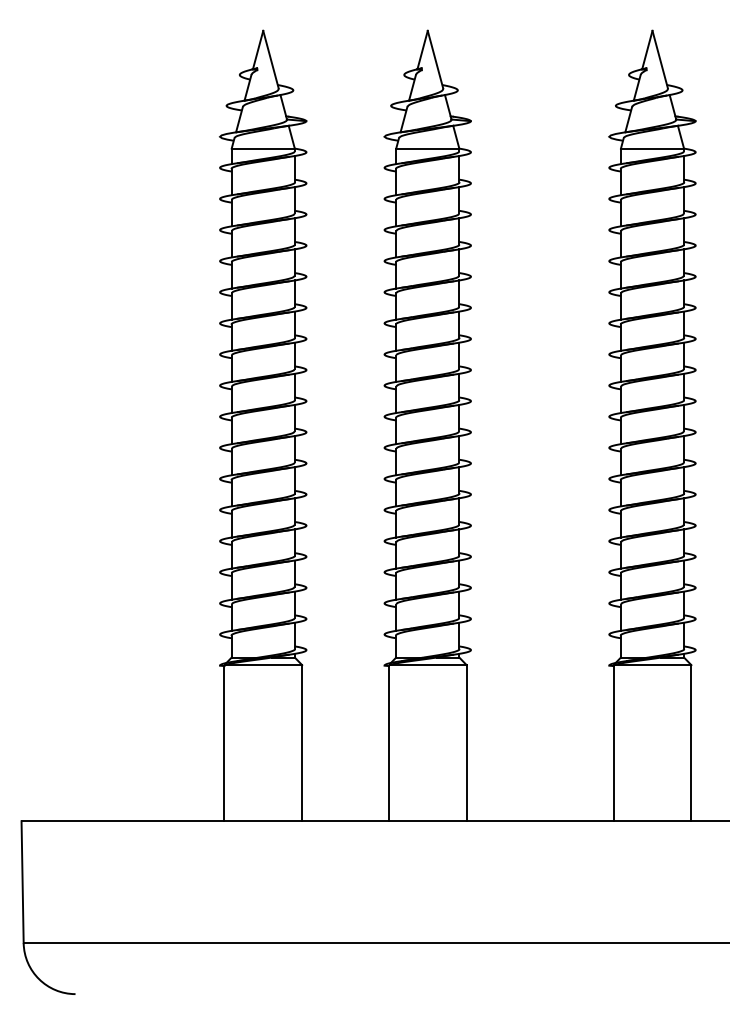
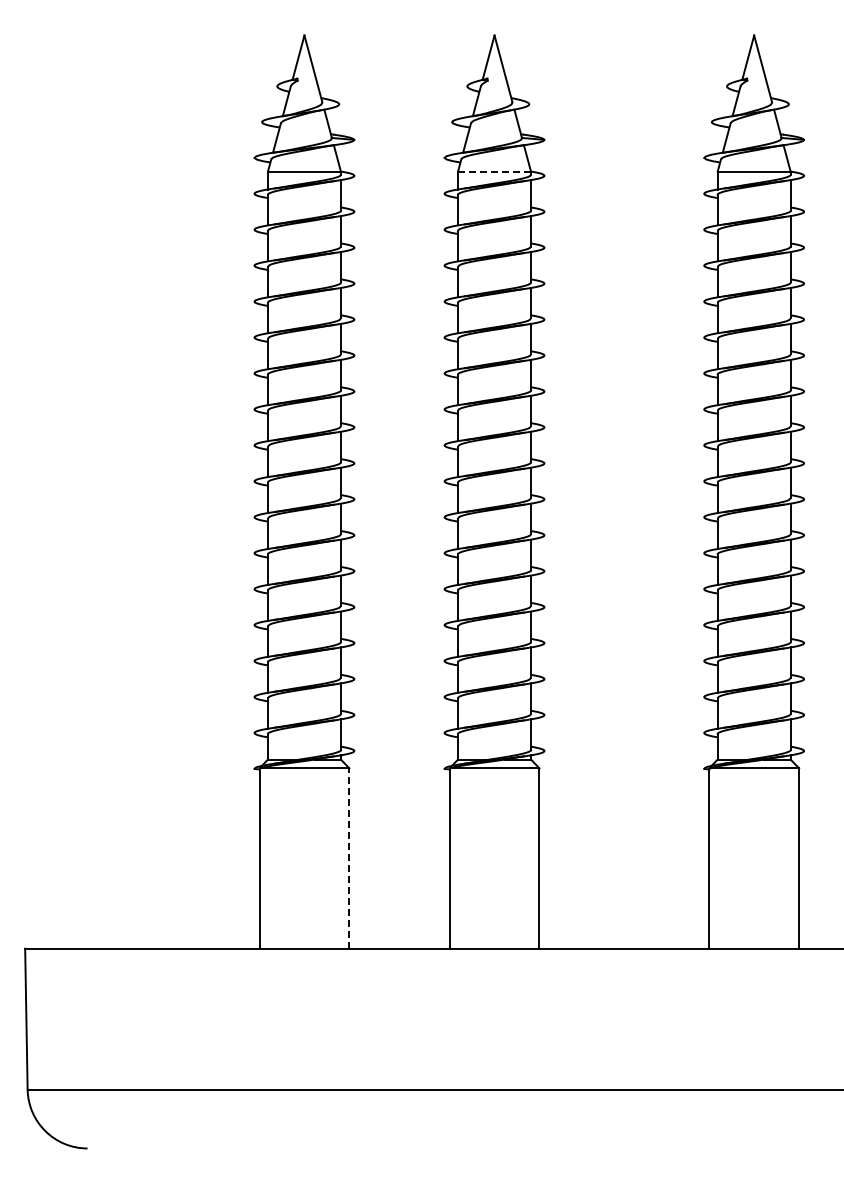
line: (428, 148) -> (495, 171), solid -> dashed
line: (302, 743) -> (349, 858), solid -> dashed

